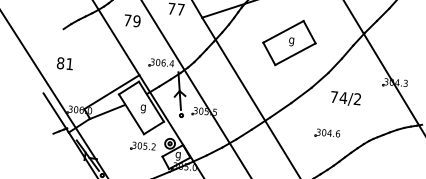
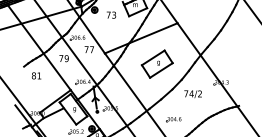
text: (65, 62) -> (36, 75), moved
part: (326, 133) -> (173, 119), moved

